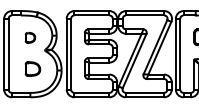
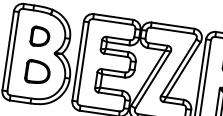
part: (30, 37) -> (40, 36), size x1.67
part: (32, 68) -> (37, 71), size x1.43

